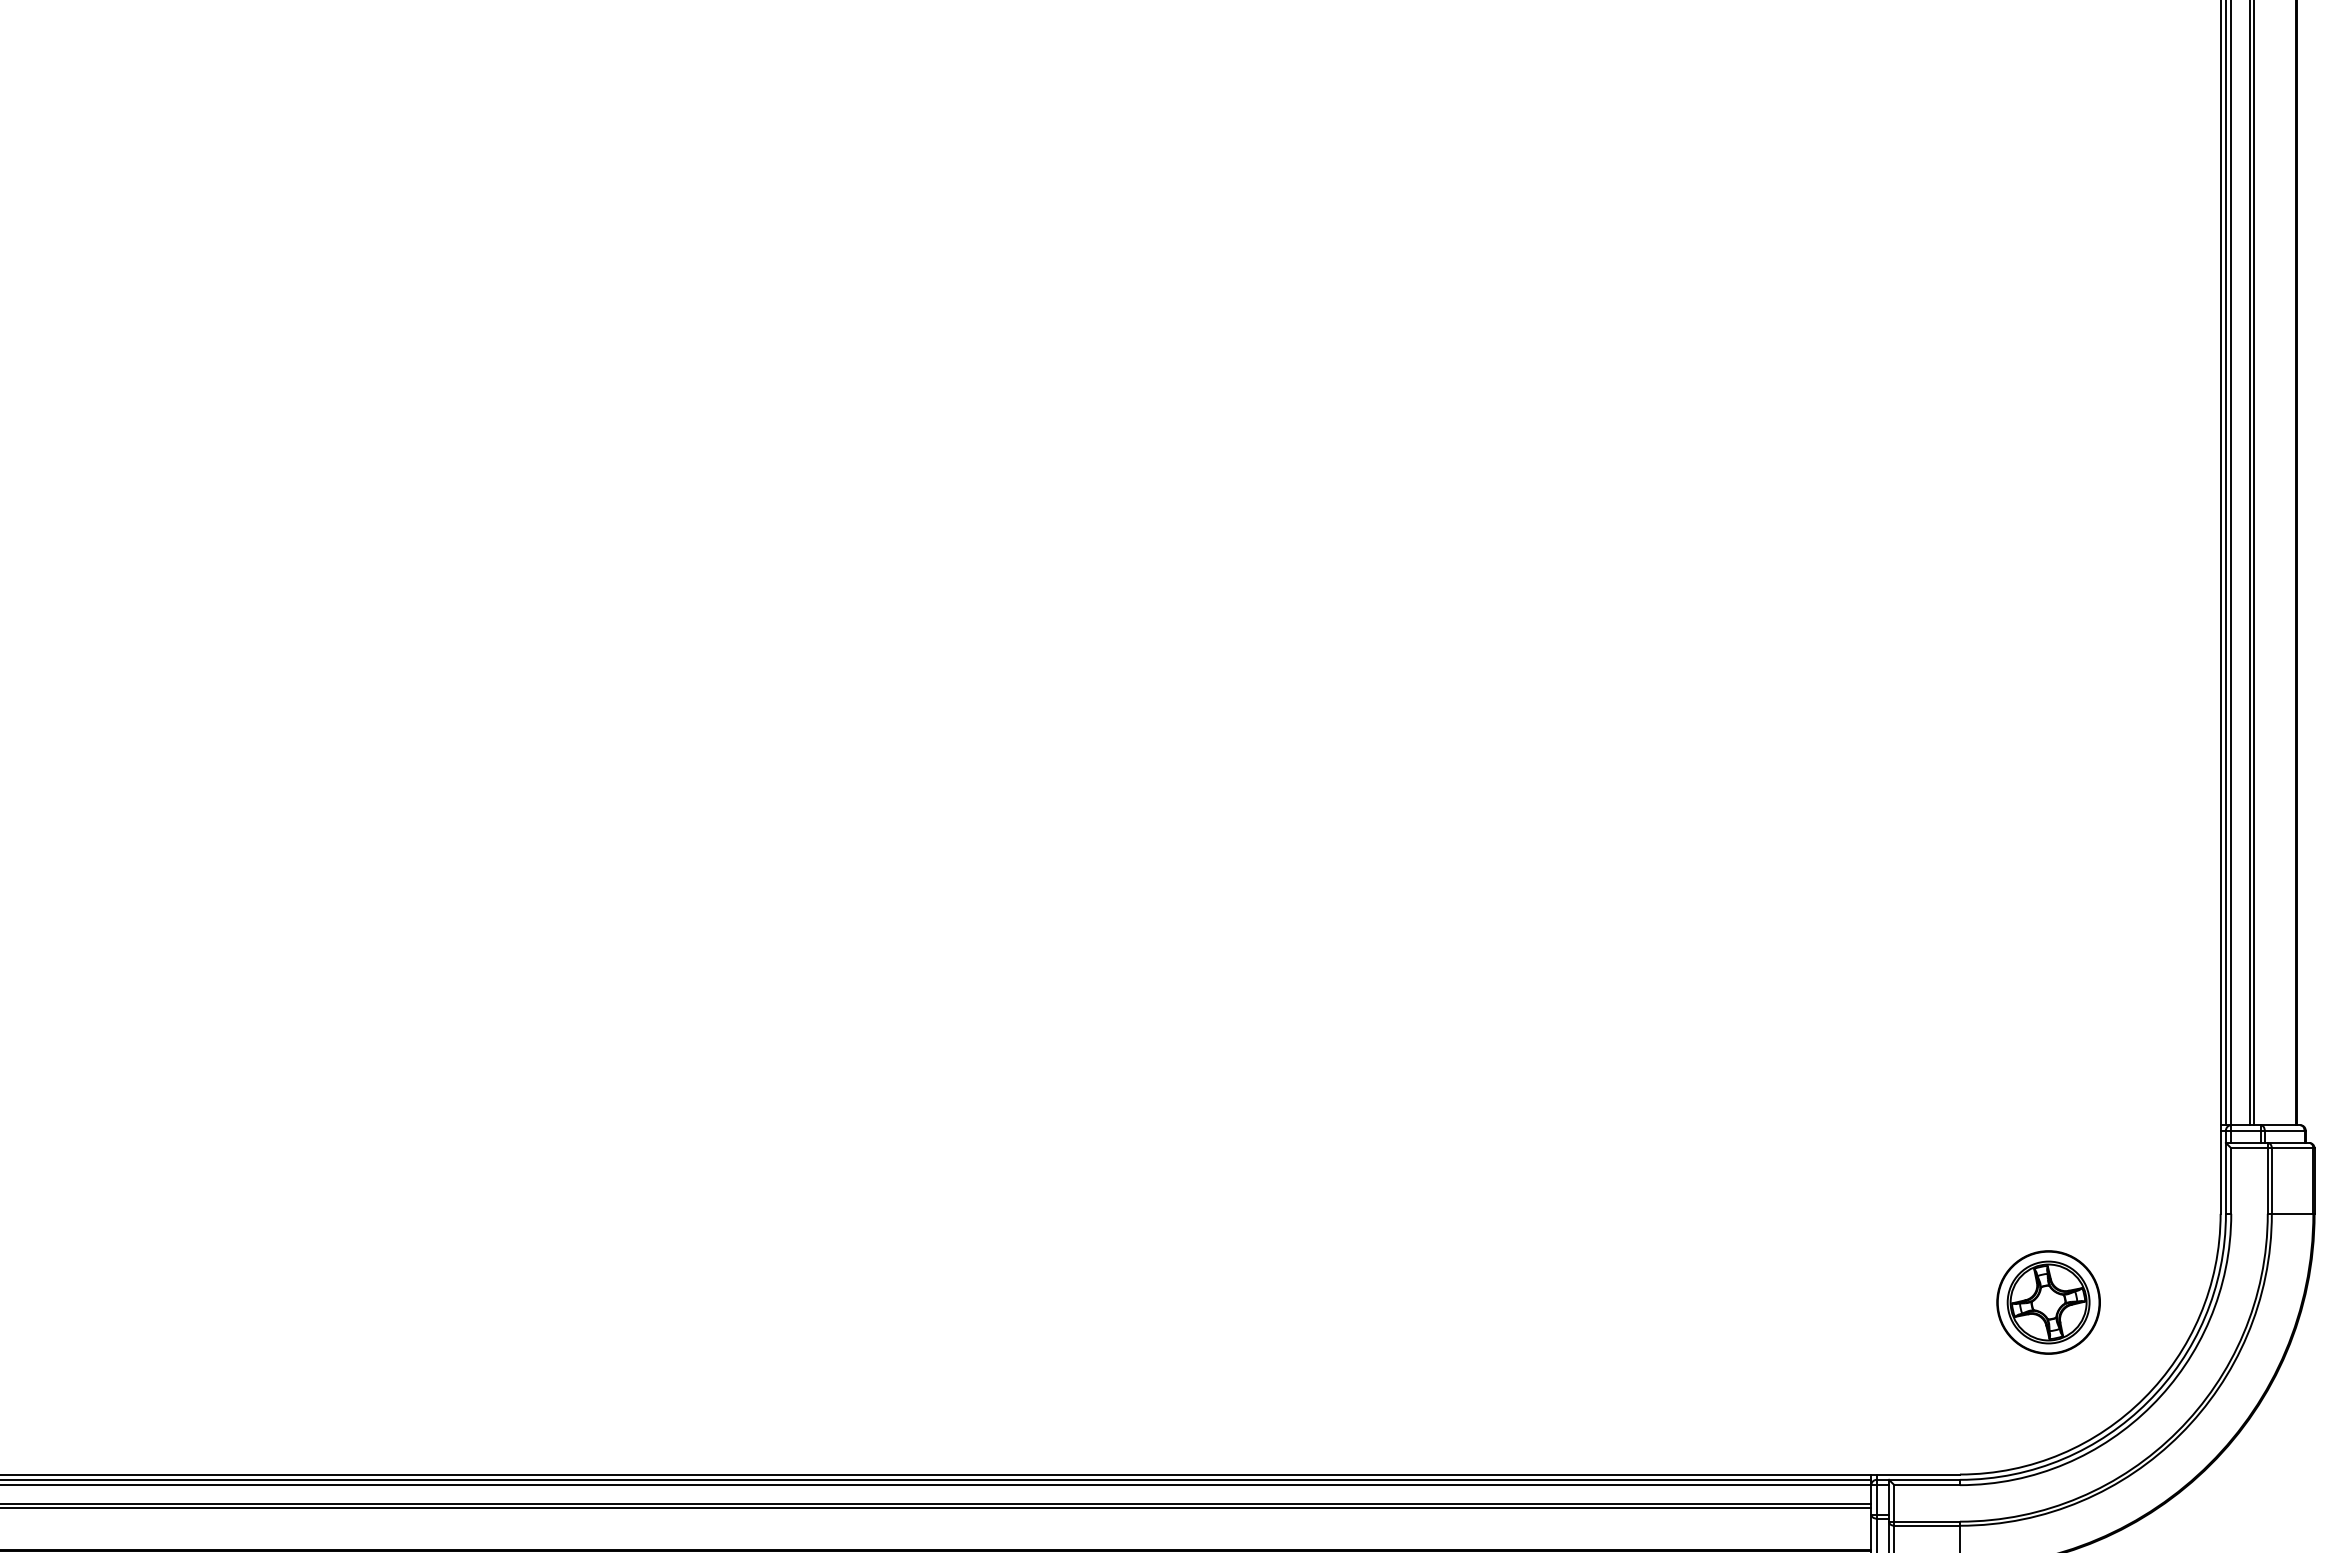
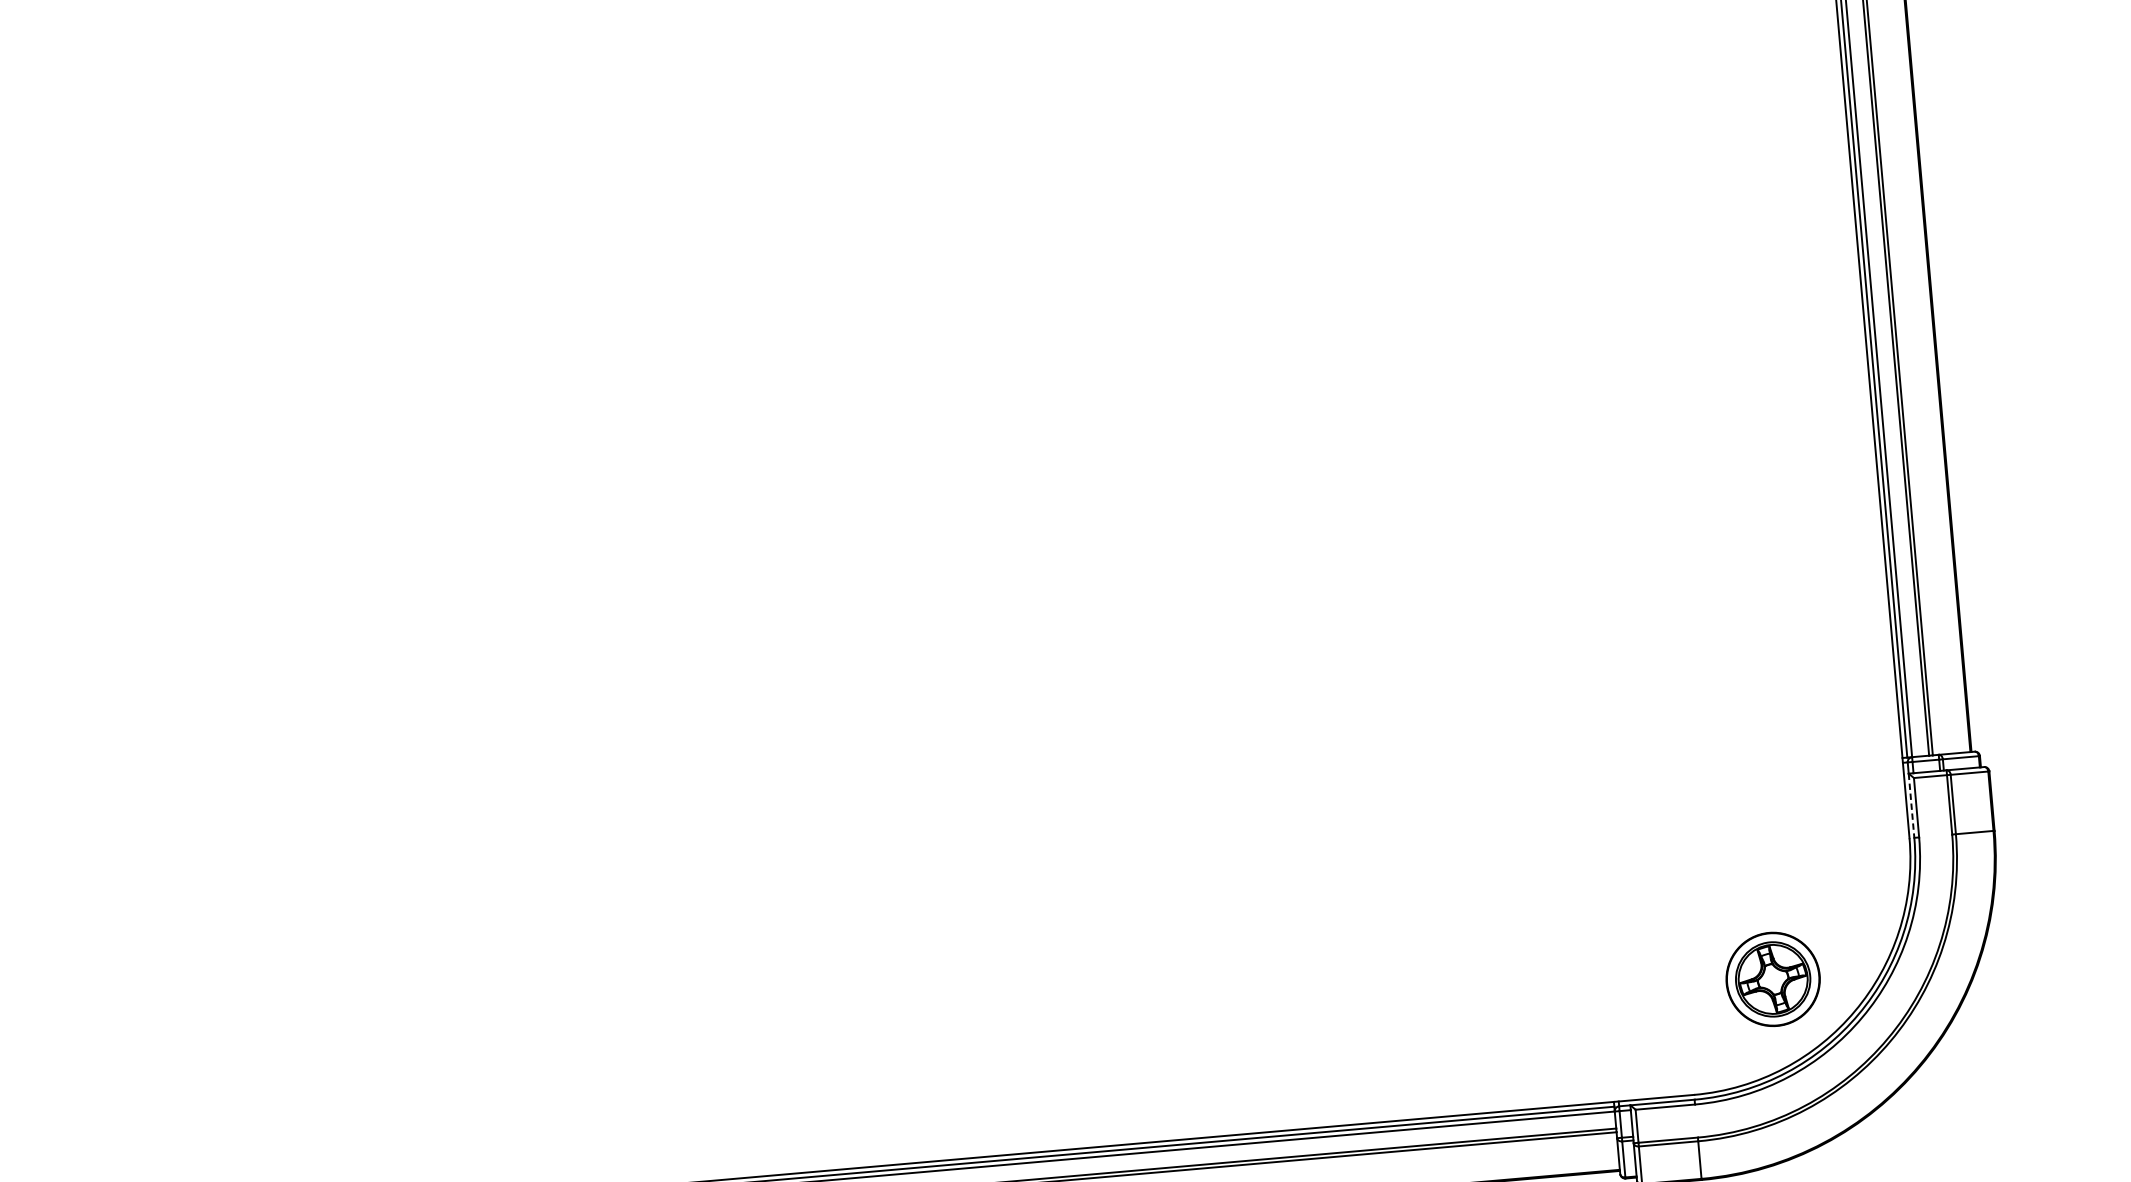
line: (2225, 1178) -> (1911, 805), solid -> dashed
part: (2048, 1302) -> (1773, 979), moved

